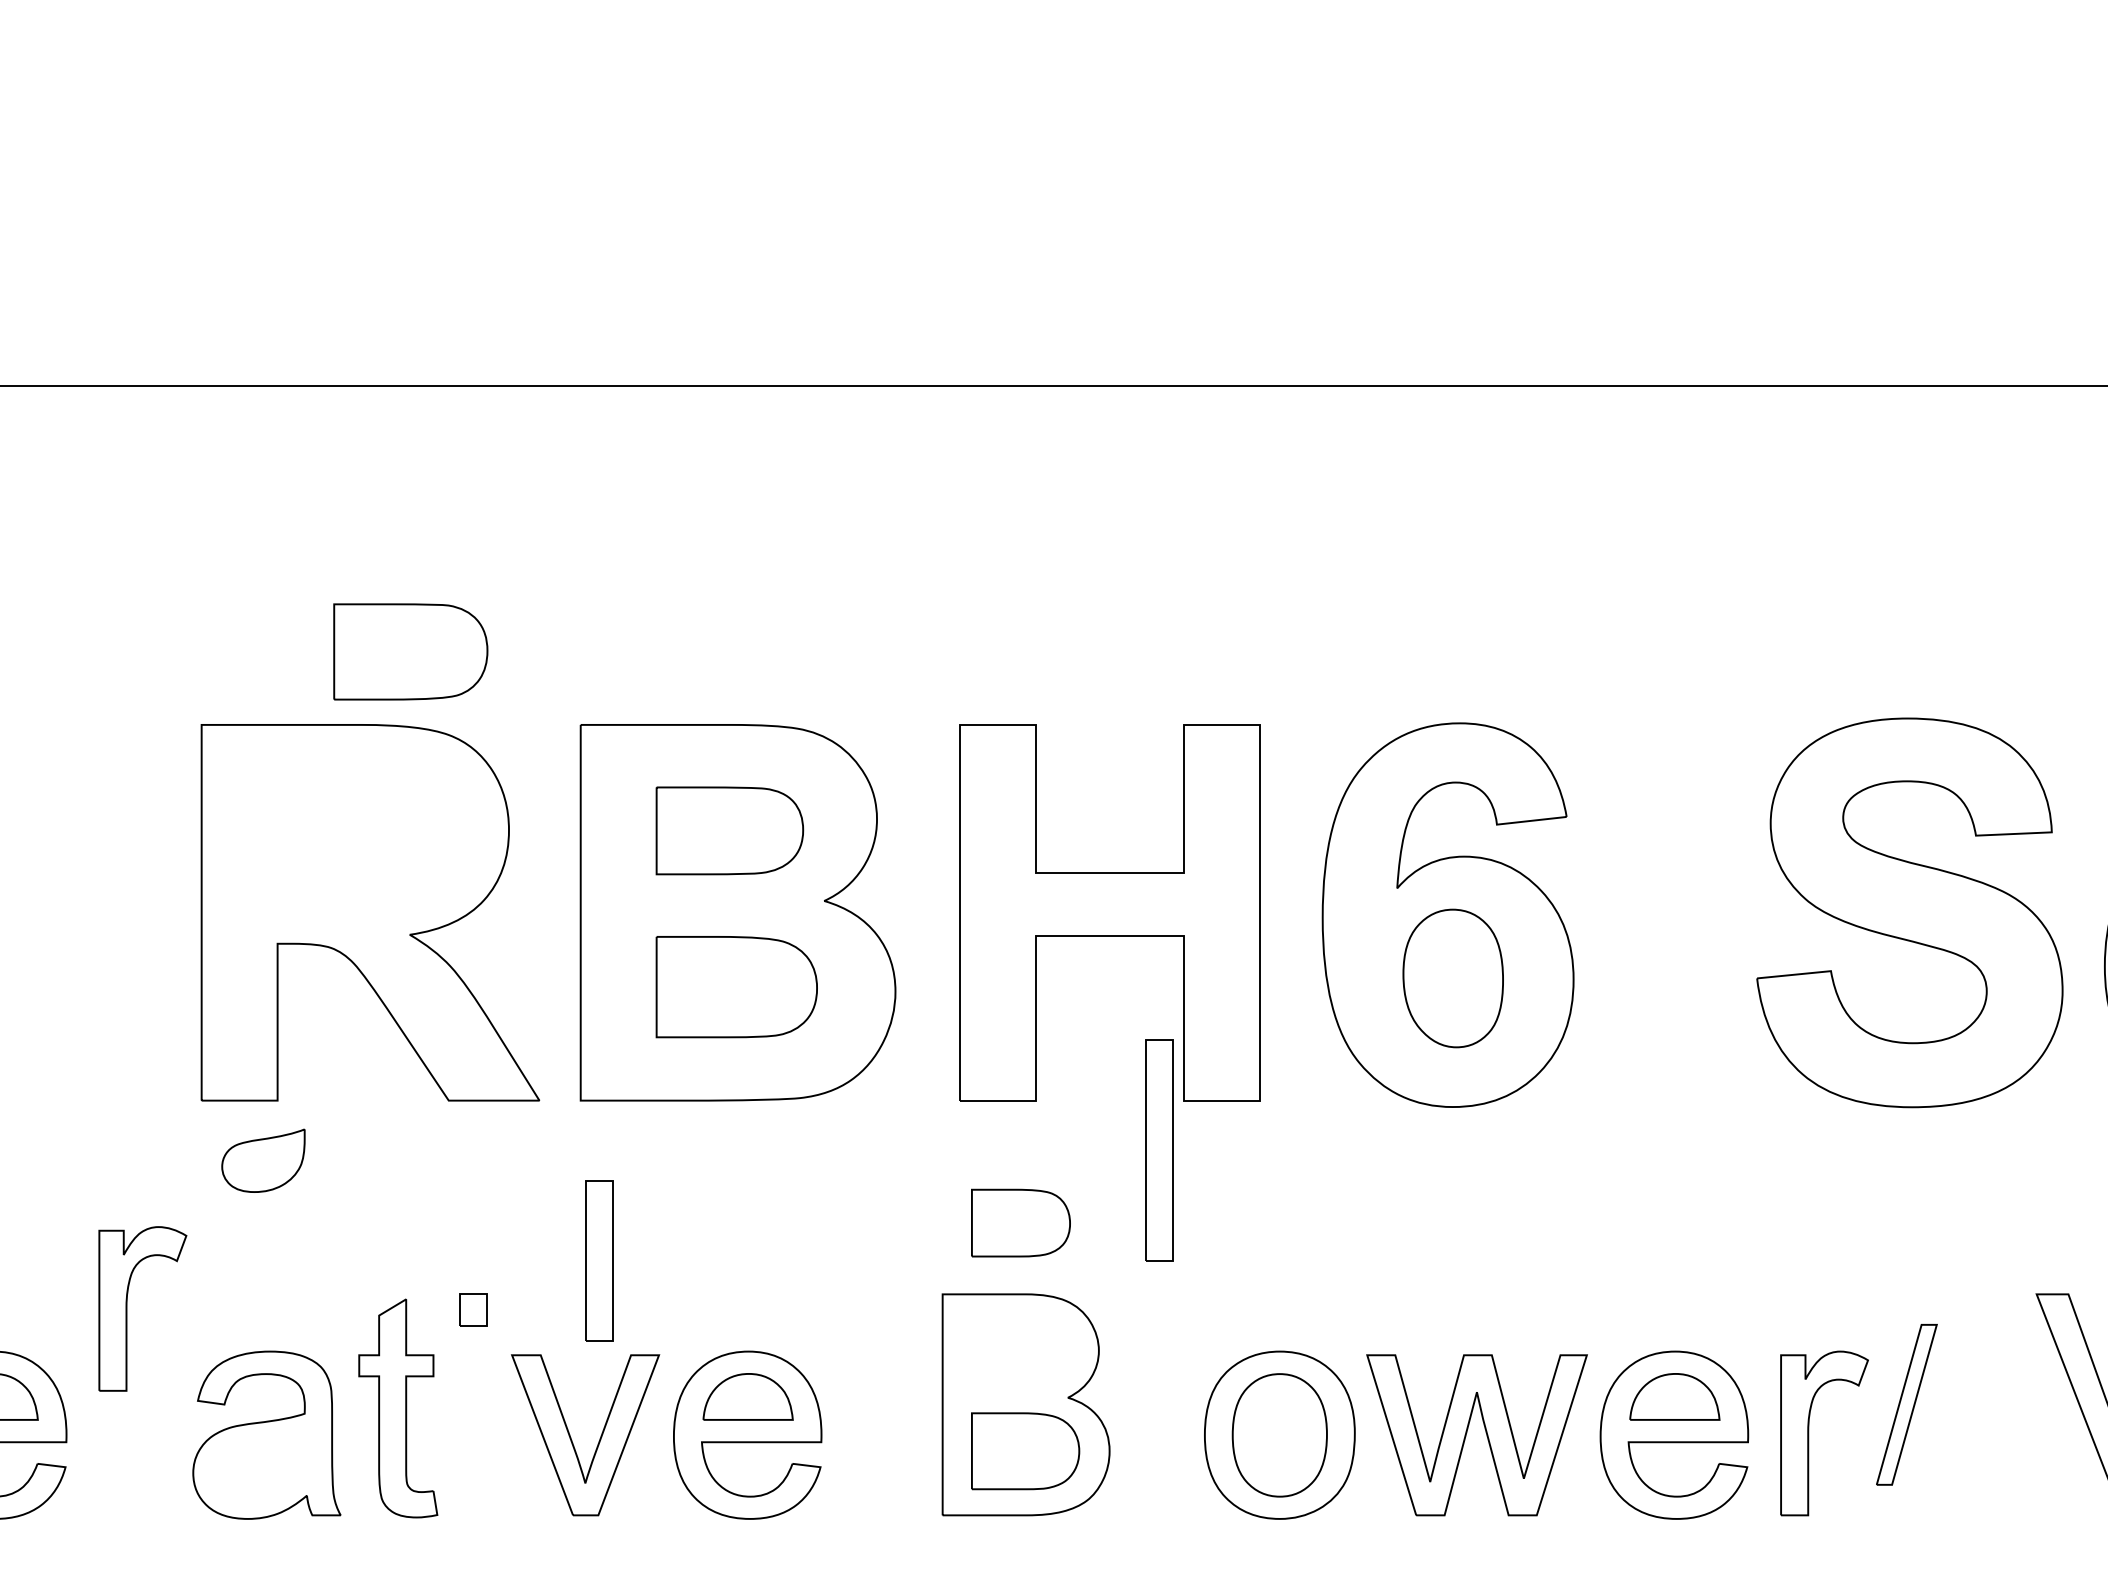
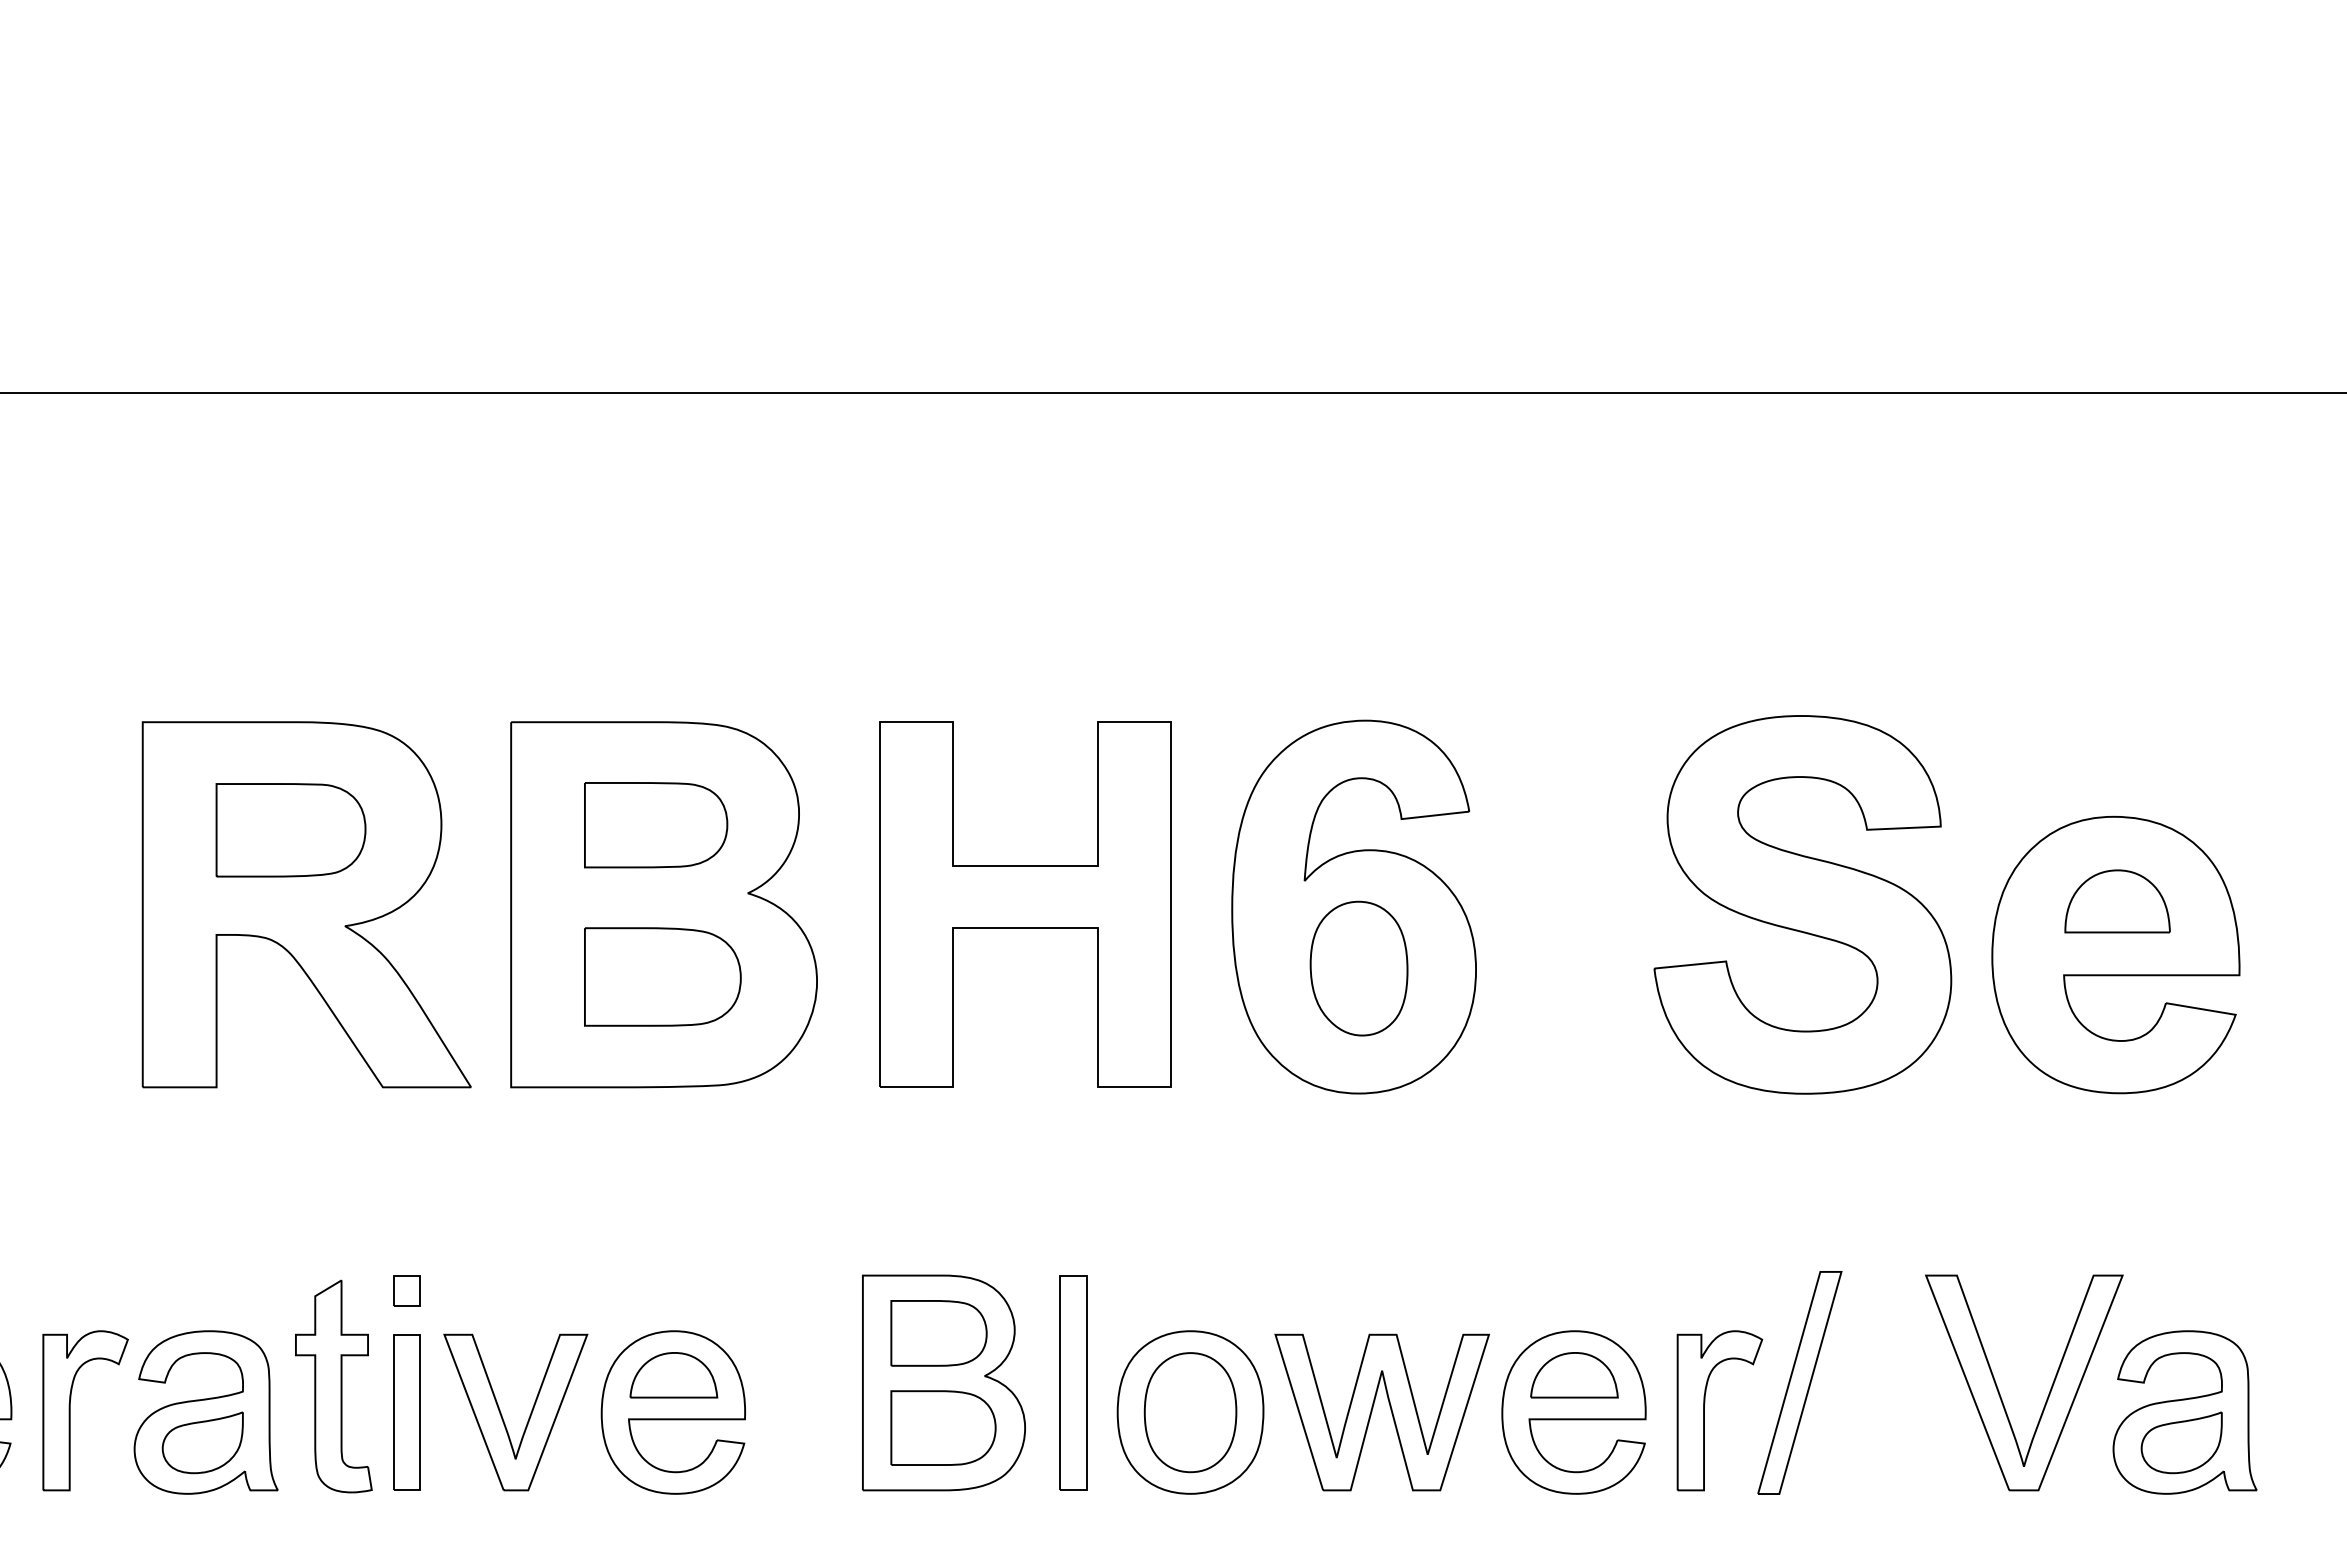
part: (410, 652) -> (290, 830), moved
part: (1159, 1150) -> (1073, 1382), moved
part: (263, 1160) -> (202, 1442), moved
part: (1020, 1223) -> (938, 1333), moved
part: (598, 1261) -> (406, 1412), moved
part: (127, 1308) -> (70, 1410), moved
part: (1906, 1404) -> (1799, 1382), size x1.43

